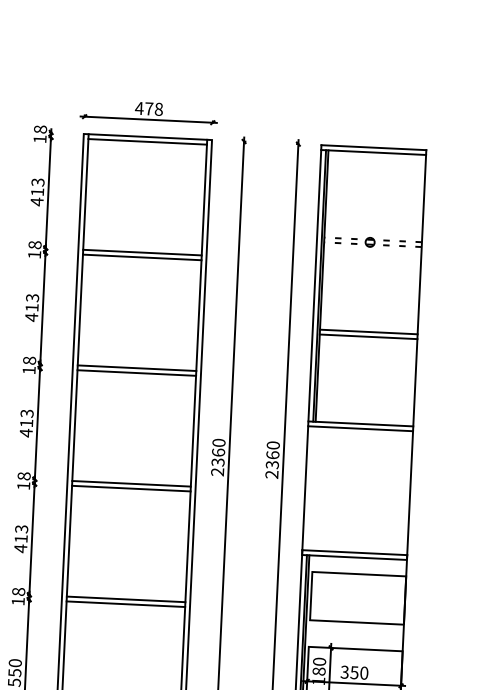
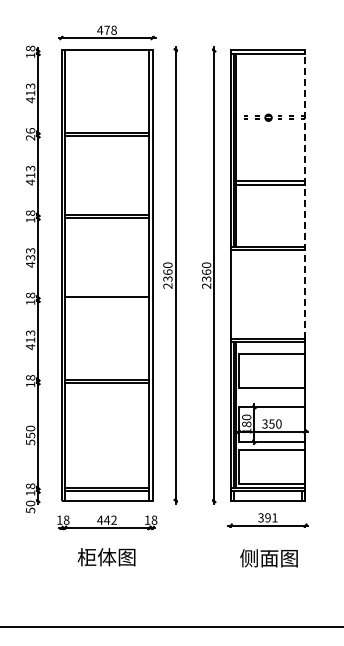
line: (146, 141) -> (106, 53), removed
text: (34, 250) -> (30, 134), 18 -> 26
line: (416, 352) -> (305, 194), solid -> dashed
text: (26, 422) -> (30, 257), 413 -> 433
line: (130, 488) -> (106, 300), removed

